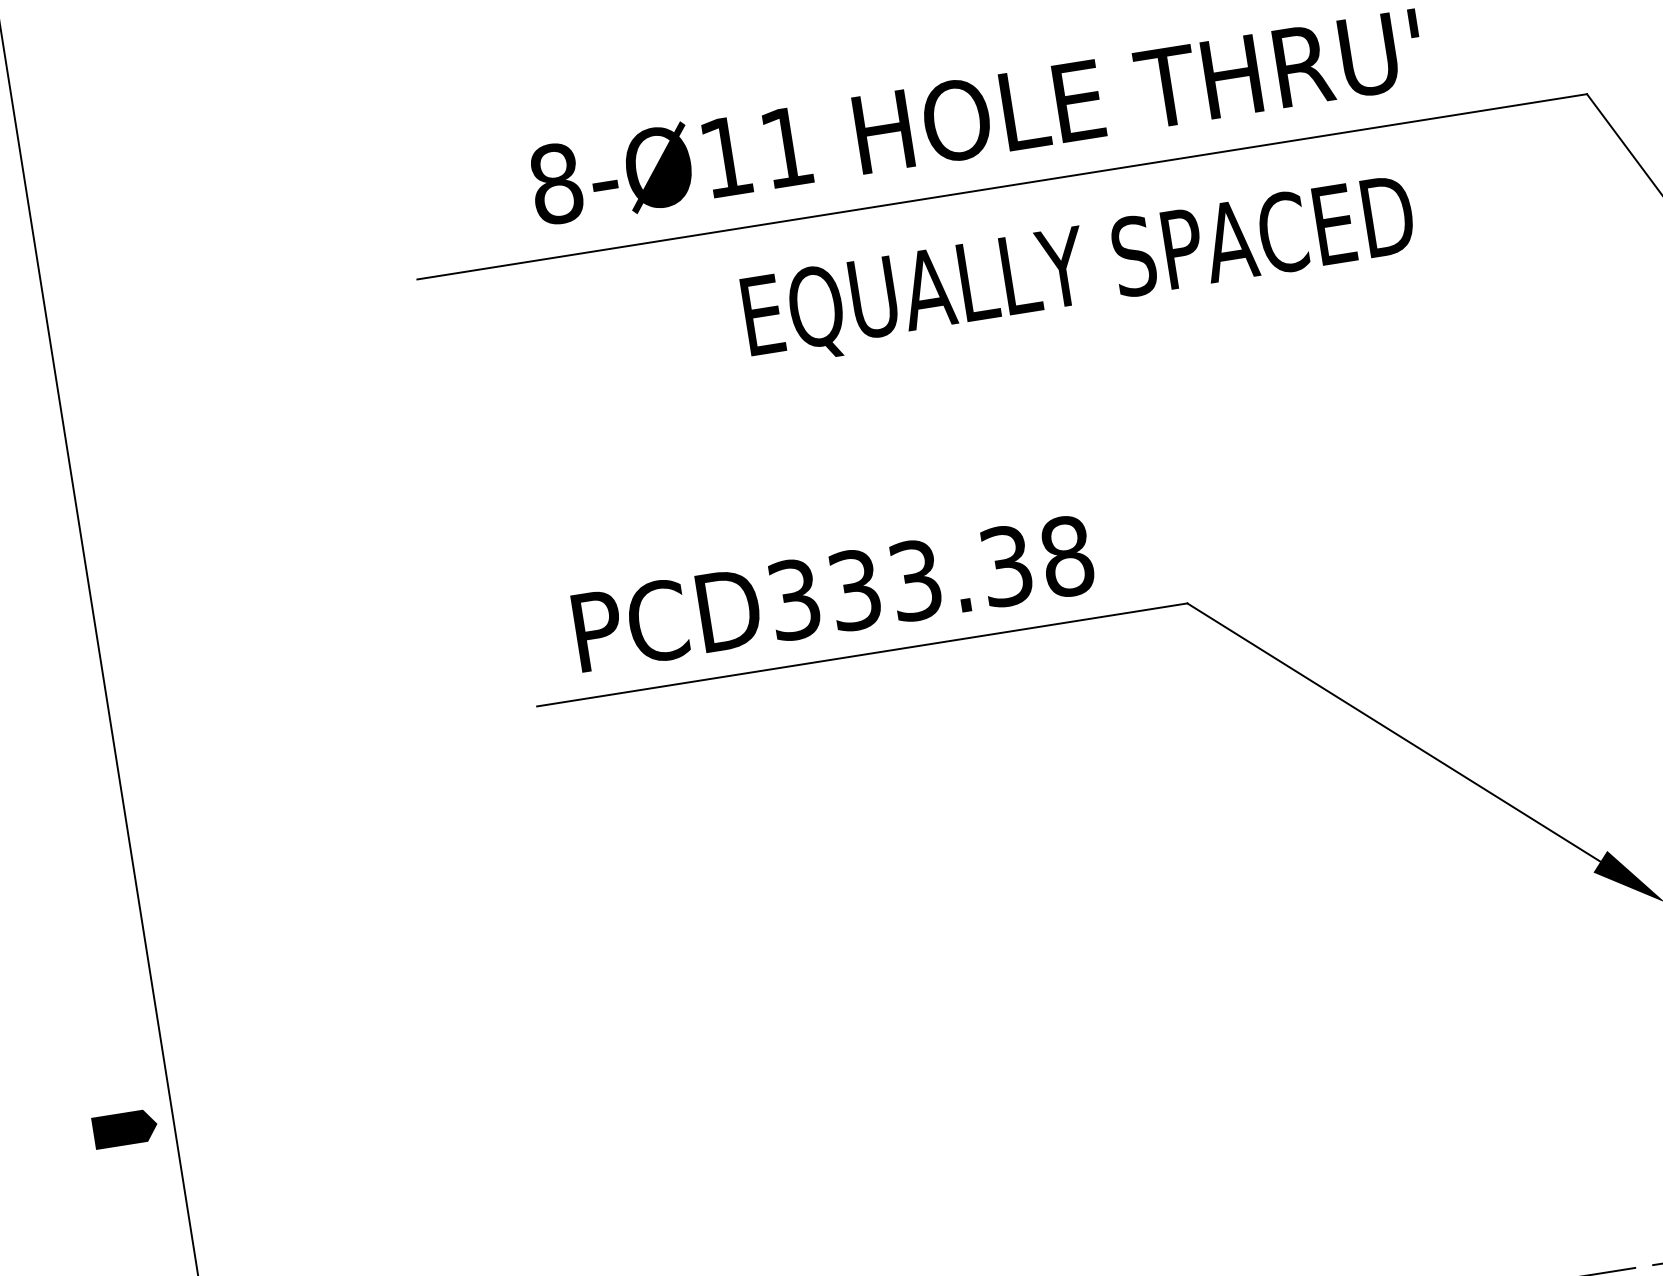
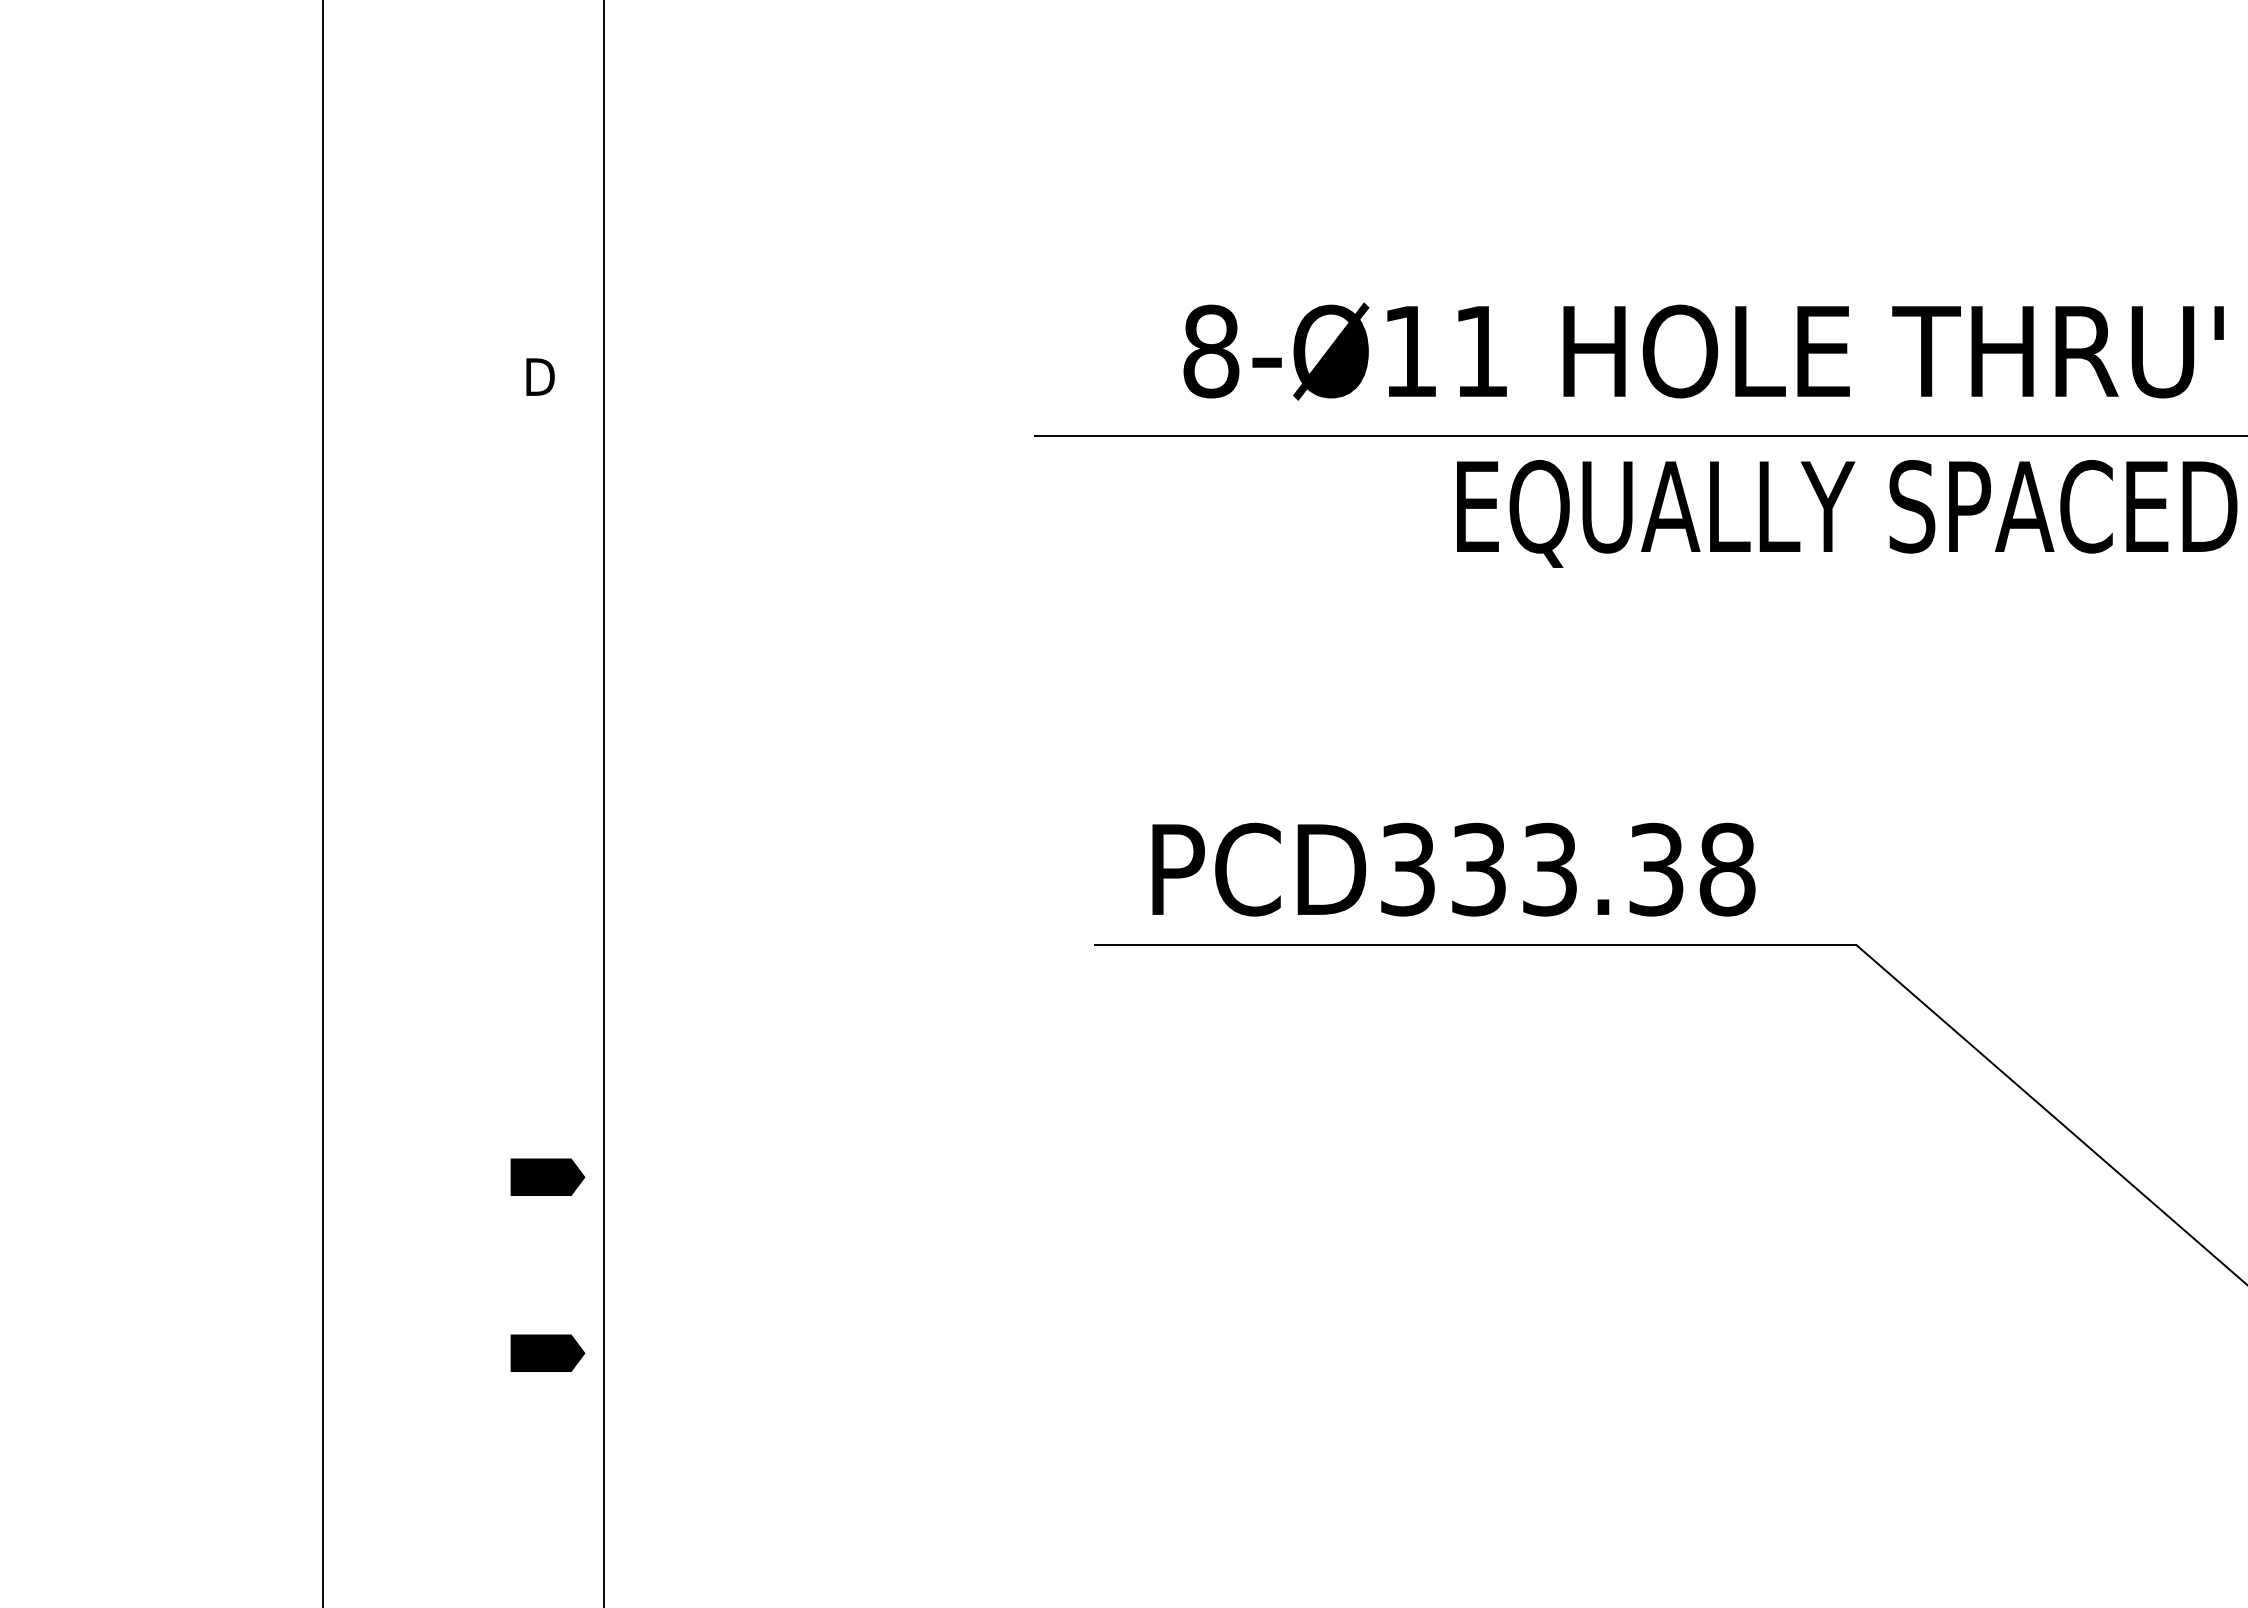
text: (1079, 270) -> (1847, 513), moved
line: (101, 978) -> (547, 1176), added

